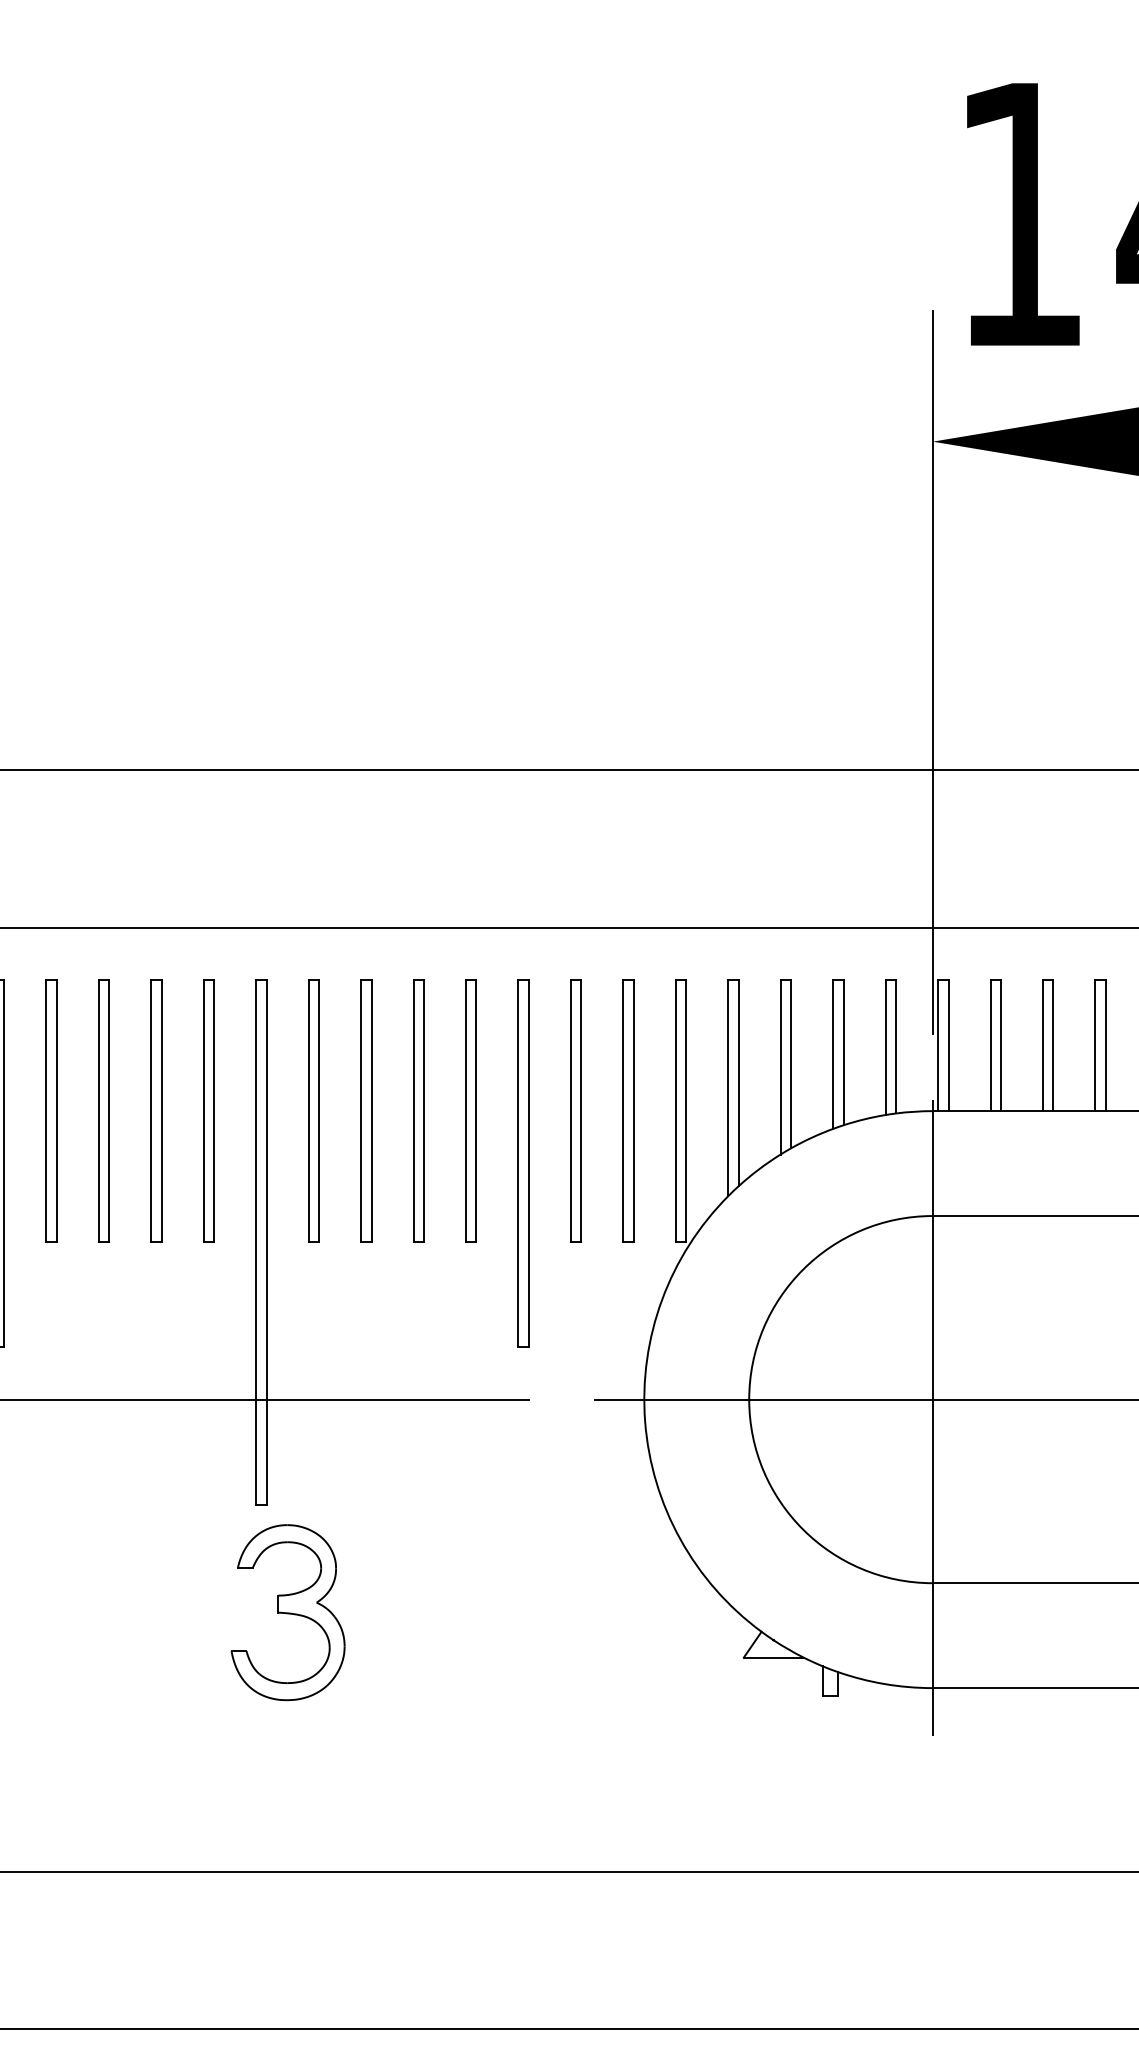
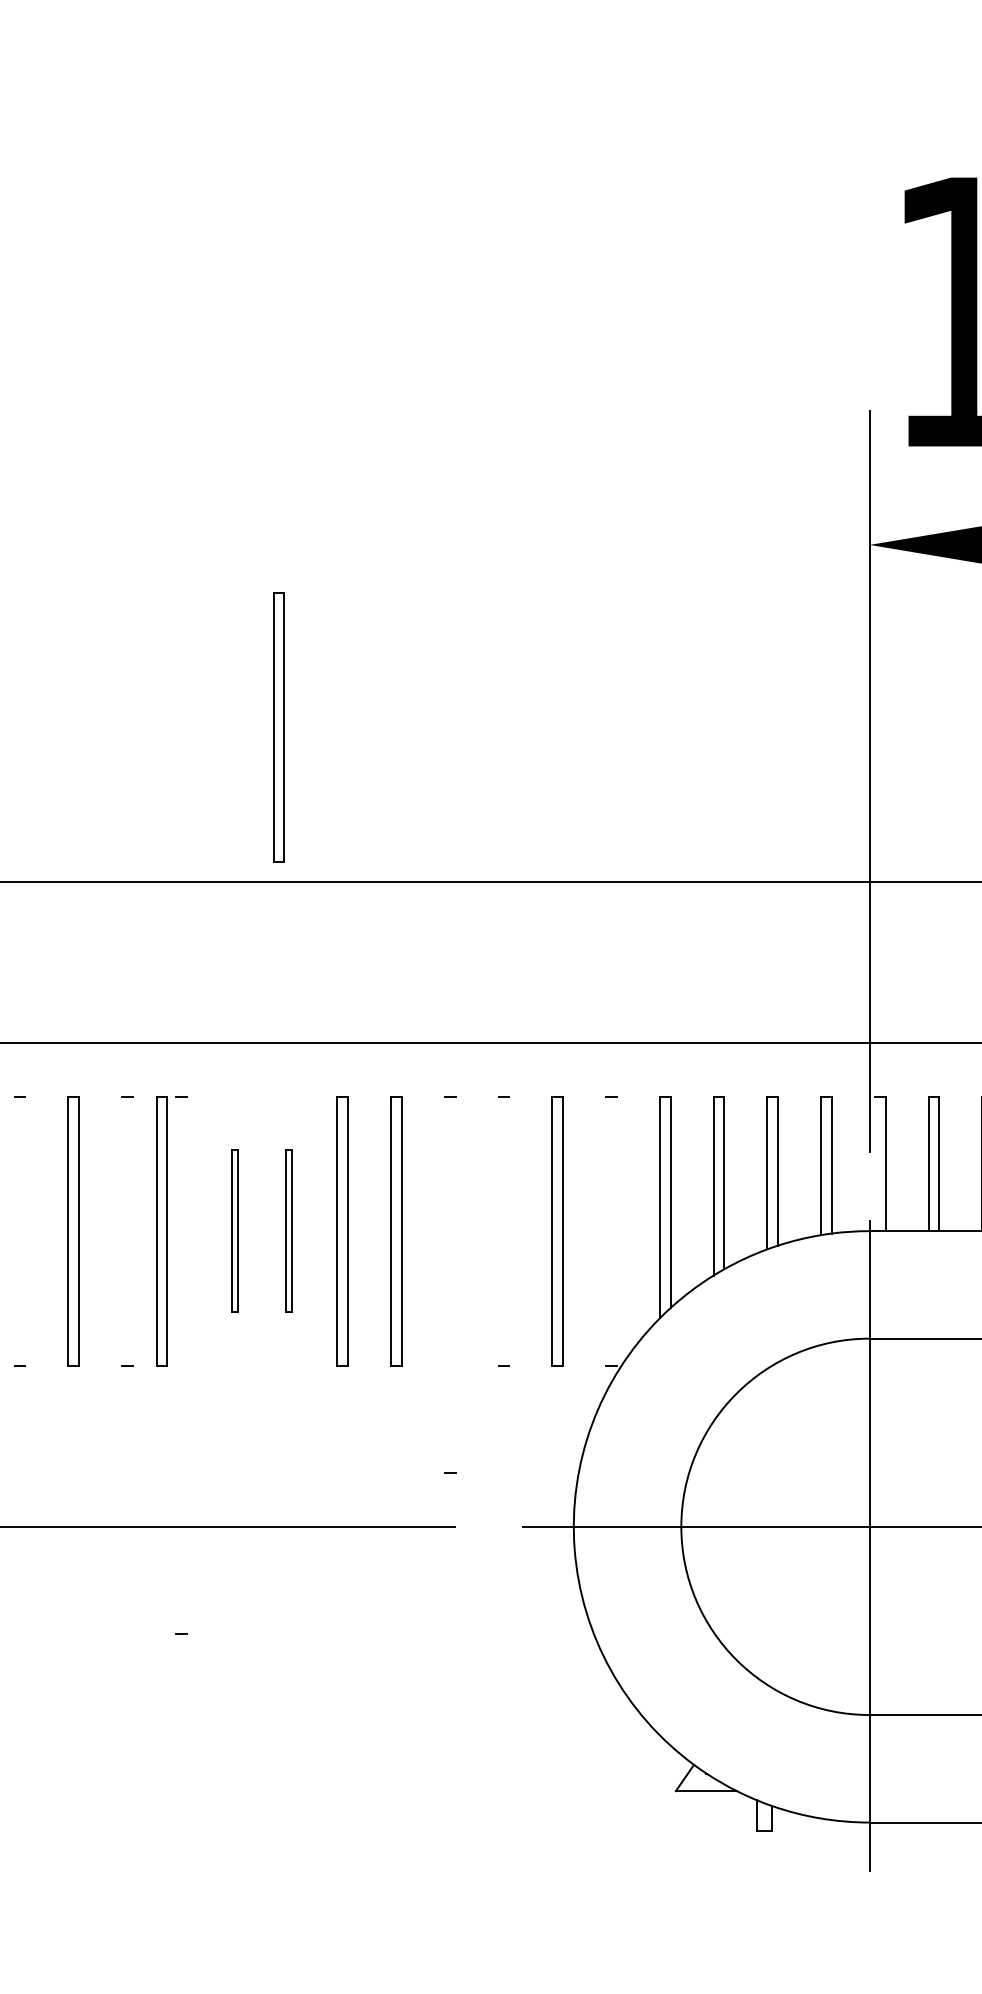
part: (356, 619) -> (278, 727), added
line: (938, 1045) -> (875, 1163), removed
part: (242, 1110) -> (161, 1230), added
part: (313, 1110) -> (234, 1230), size x0.6
part: (366, 1110) -> (289, 1230), size x0.6
line: (98, 1111) -> (14, 1231), removed
line: (109, 1111) -> (25, 1231), removed
line: (203, 1111) -> (121, 1231), removed
line: (214, 1111) -> (133, 1231), removed
line: (570, 1111) -> (498, 1231), removed
line: (581, 1111) -> (509, 1231), removed
line: (675, 1111) -> (605, 1231), removed
line: (686, 1111) -> (617, 1231), removed
line: (518, 1163) -> (444, 1284), removed
line: (528, 1163) -> (455, 1284), removed
line: (256, 1242) -> (176, 1365), removed
line: (266, 1242) -> (186, 1365), removed
part: (287, 1612) -> (208, 1745), removed

